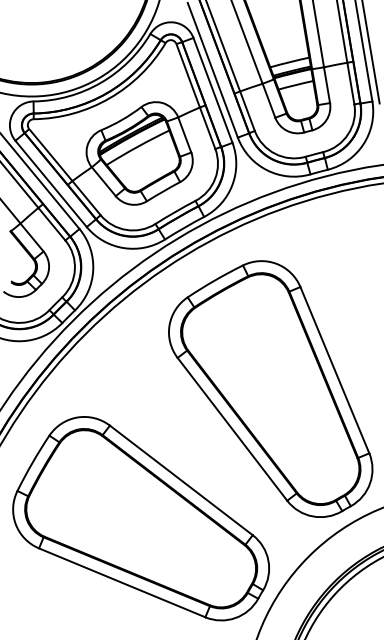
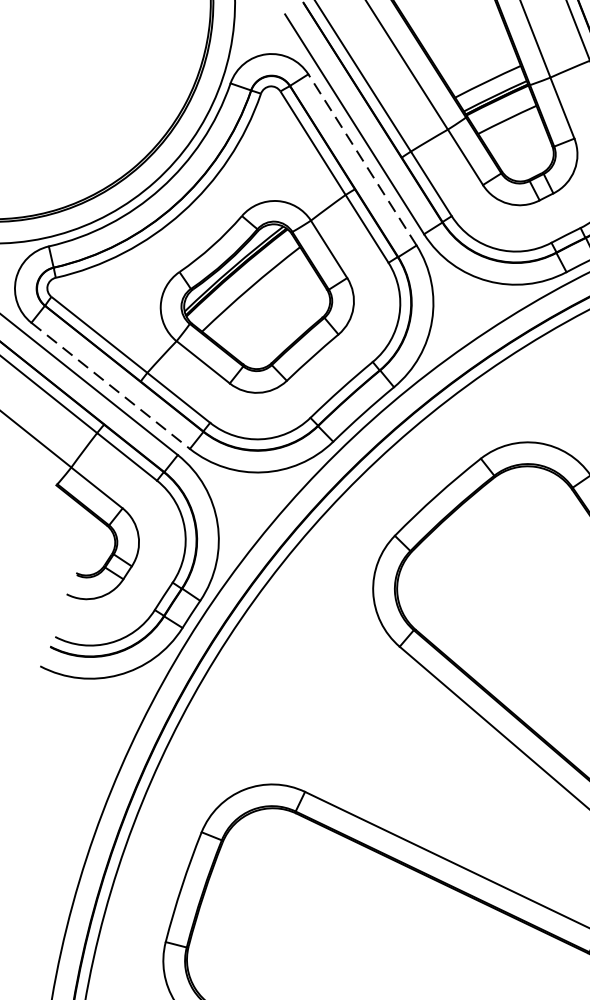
line: (213, 90) -> (363, 159), solid -> dashed
line: (51, 183) -> (111, 384), solid -> dashed

